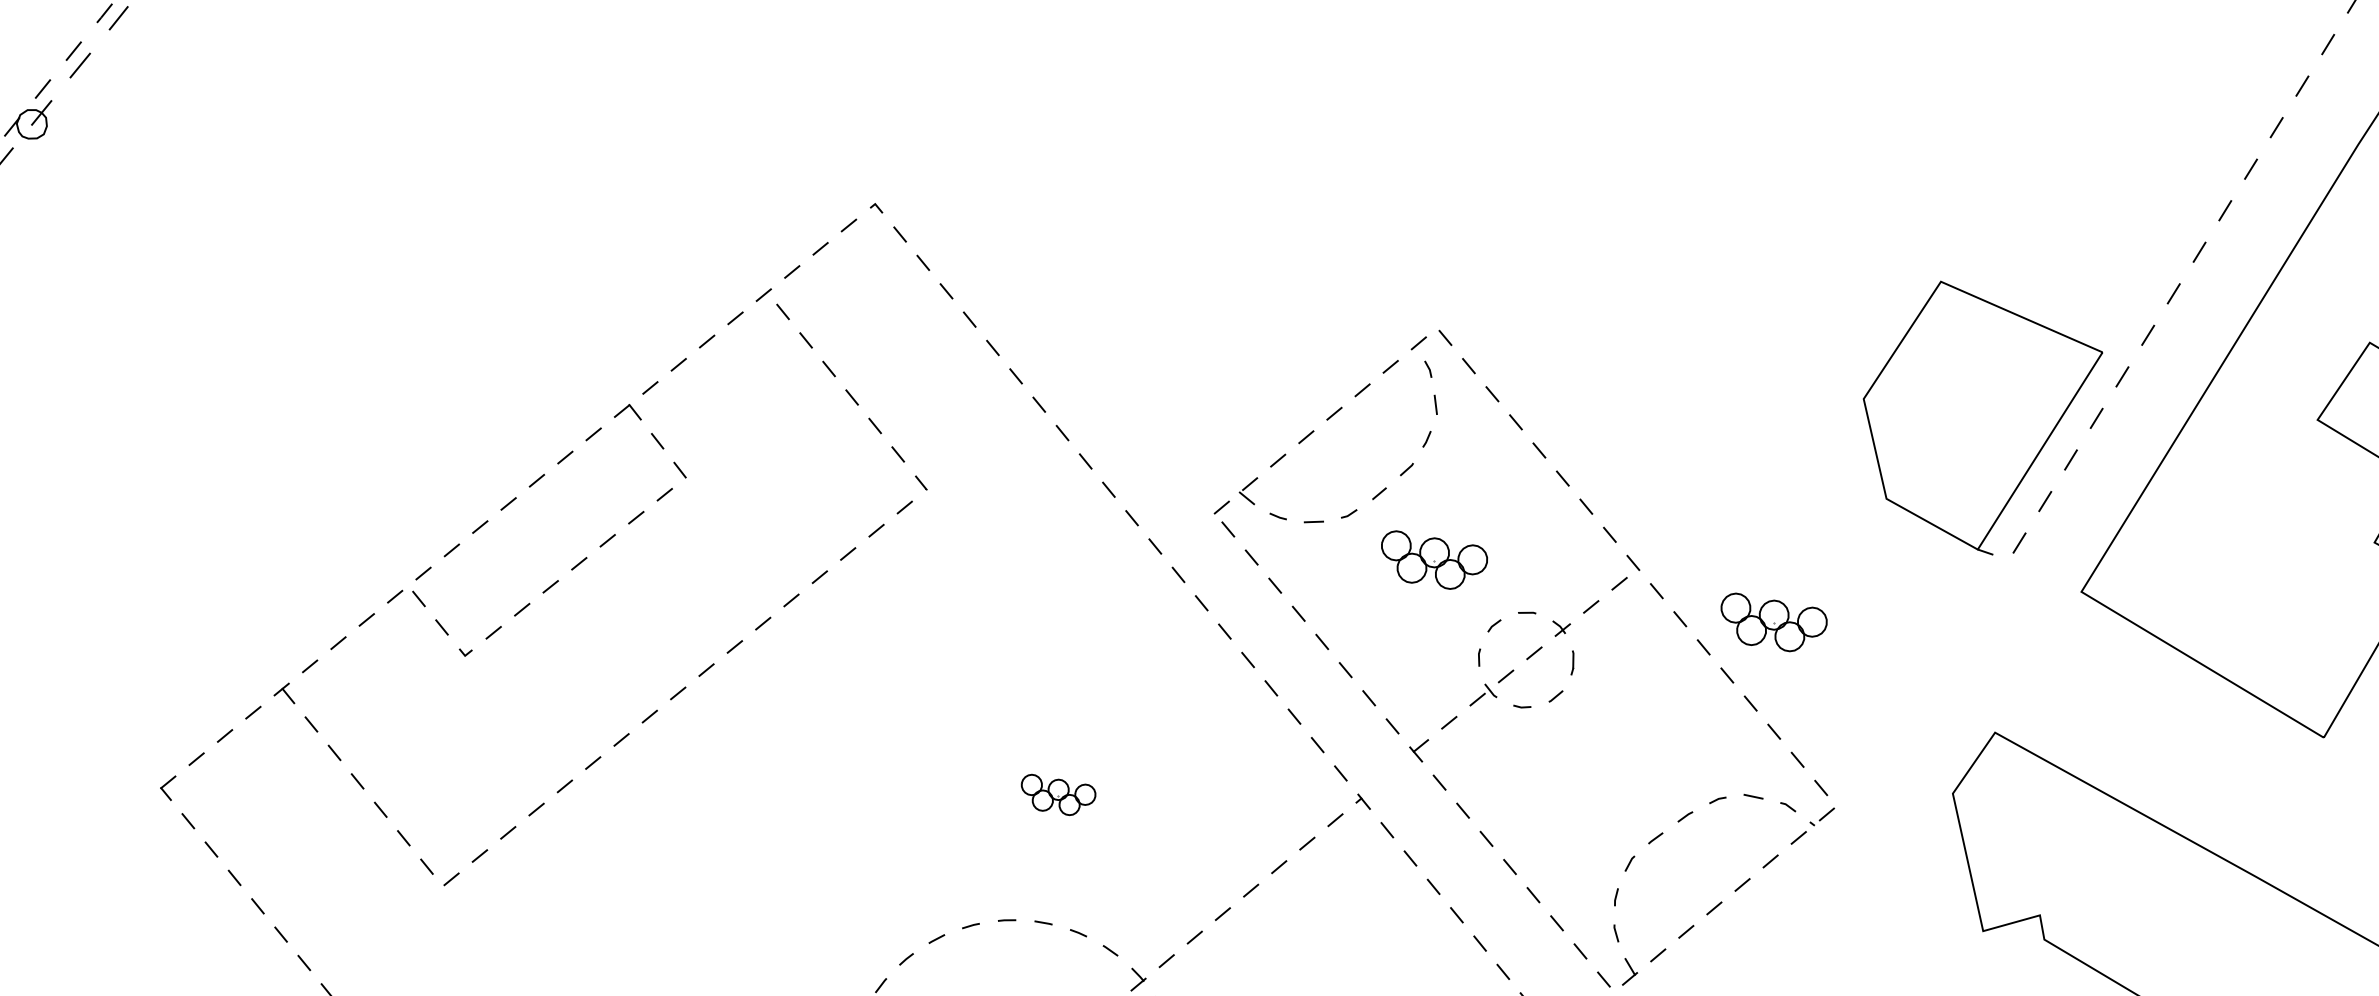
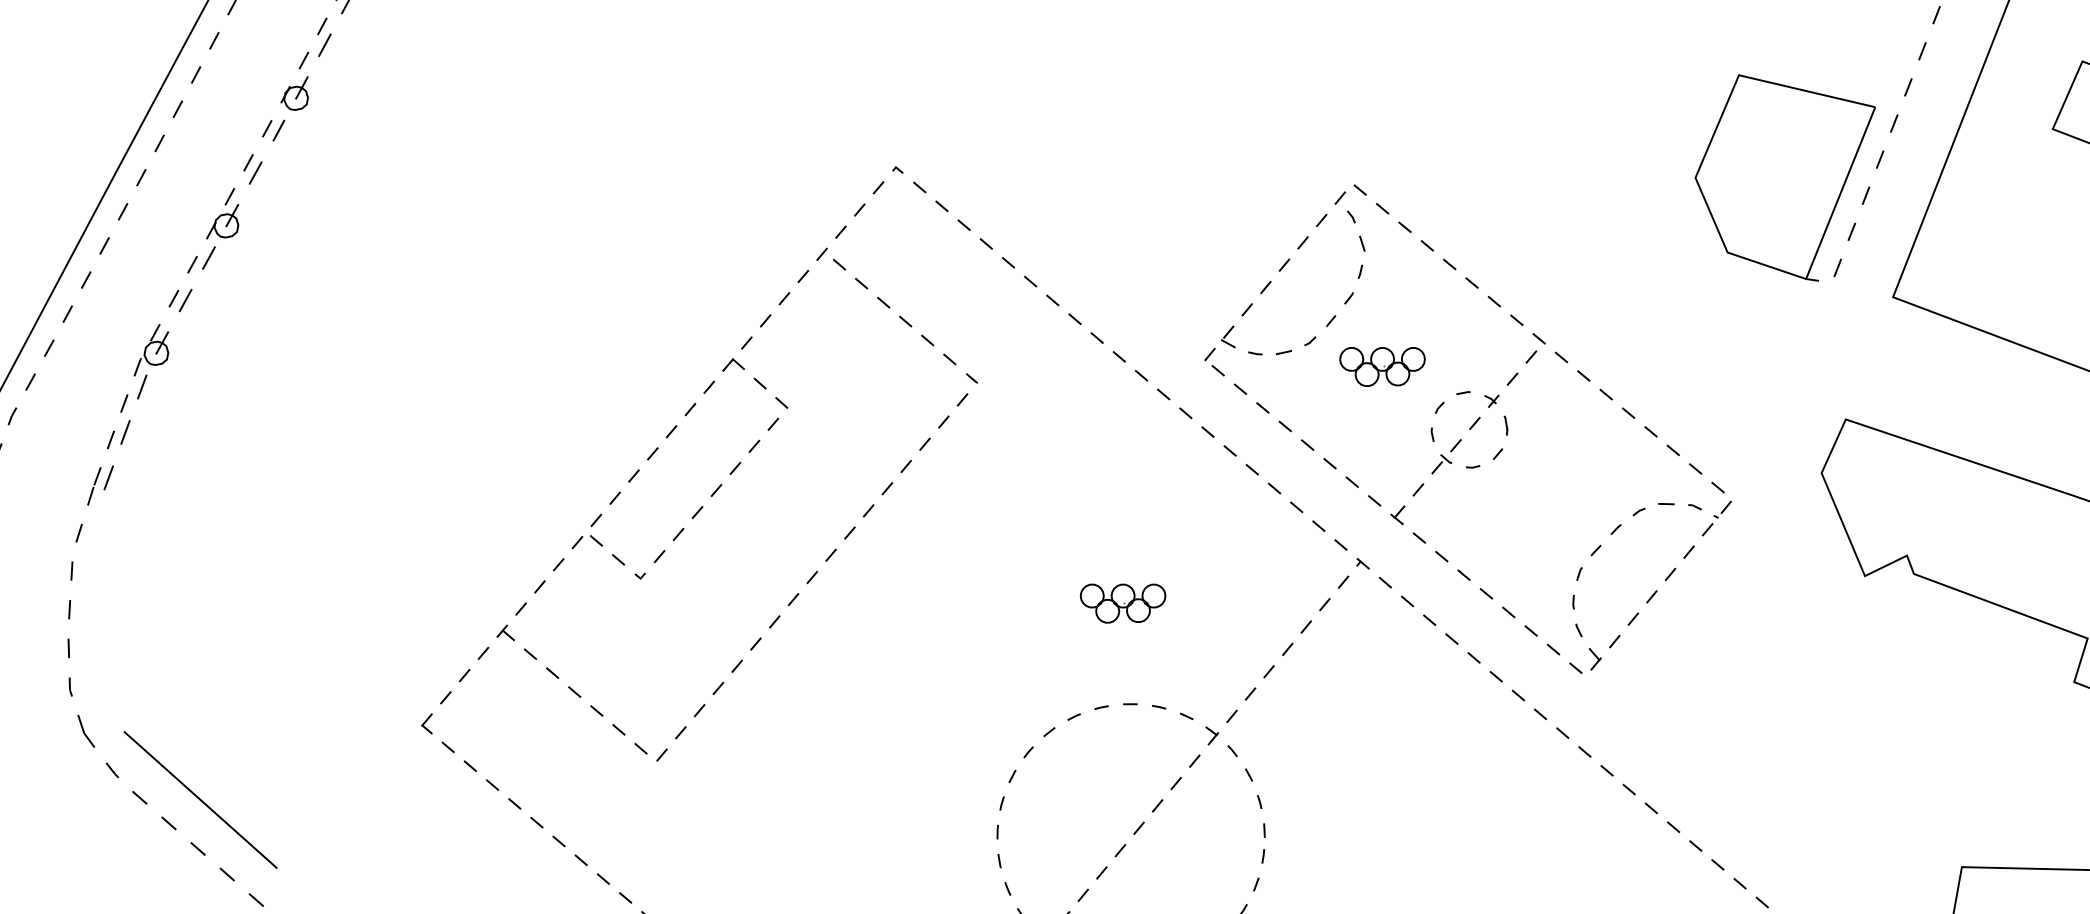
part: (1772, 623) -> (1656, 366), removed
part: (1056, 796) -> (1122, 603), size x1.43

